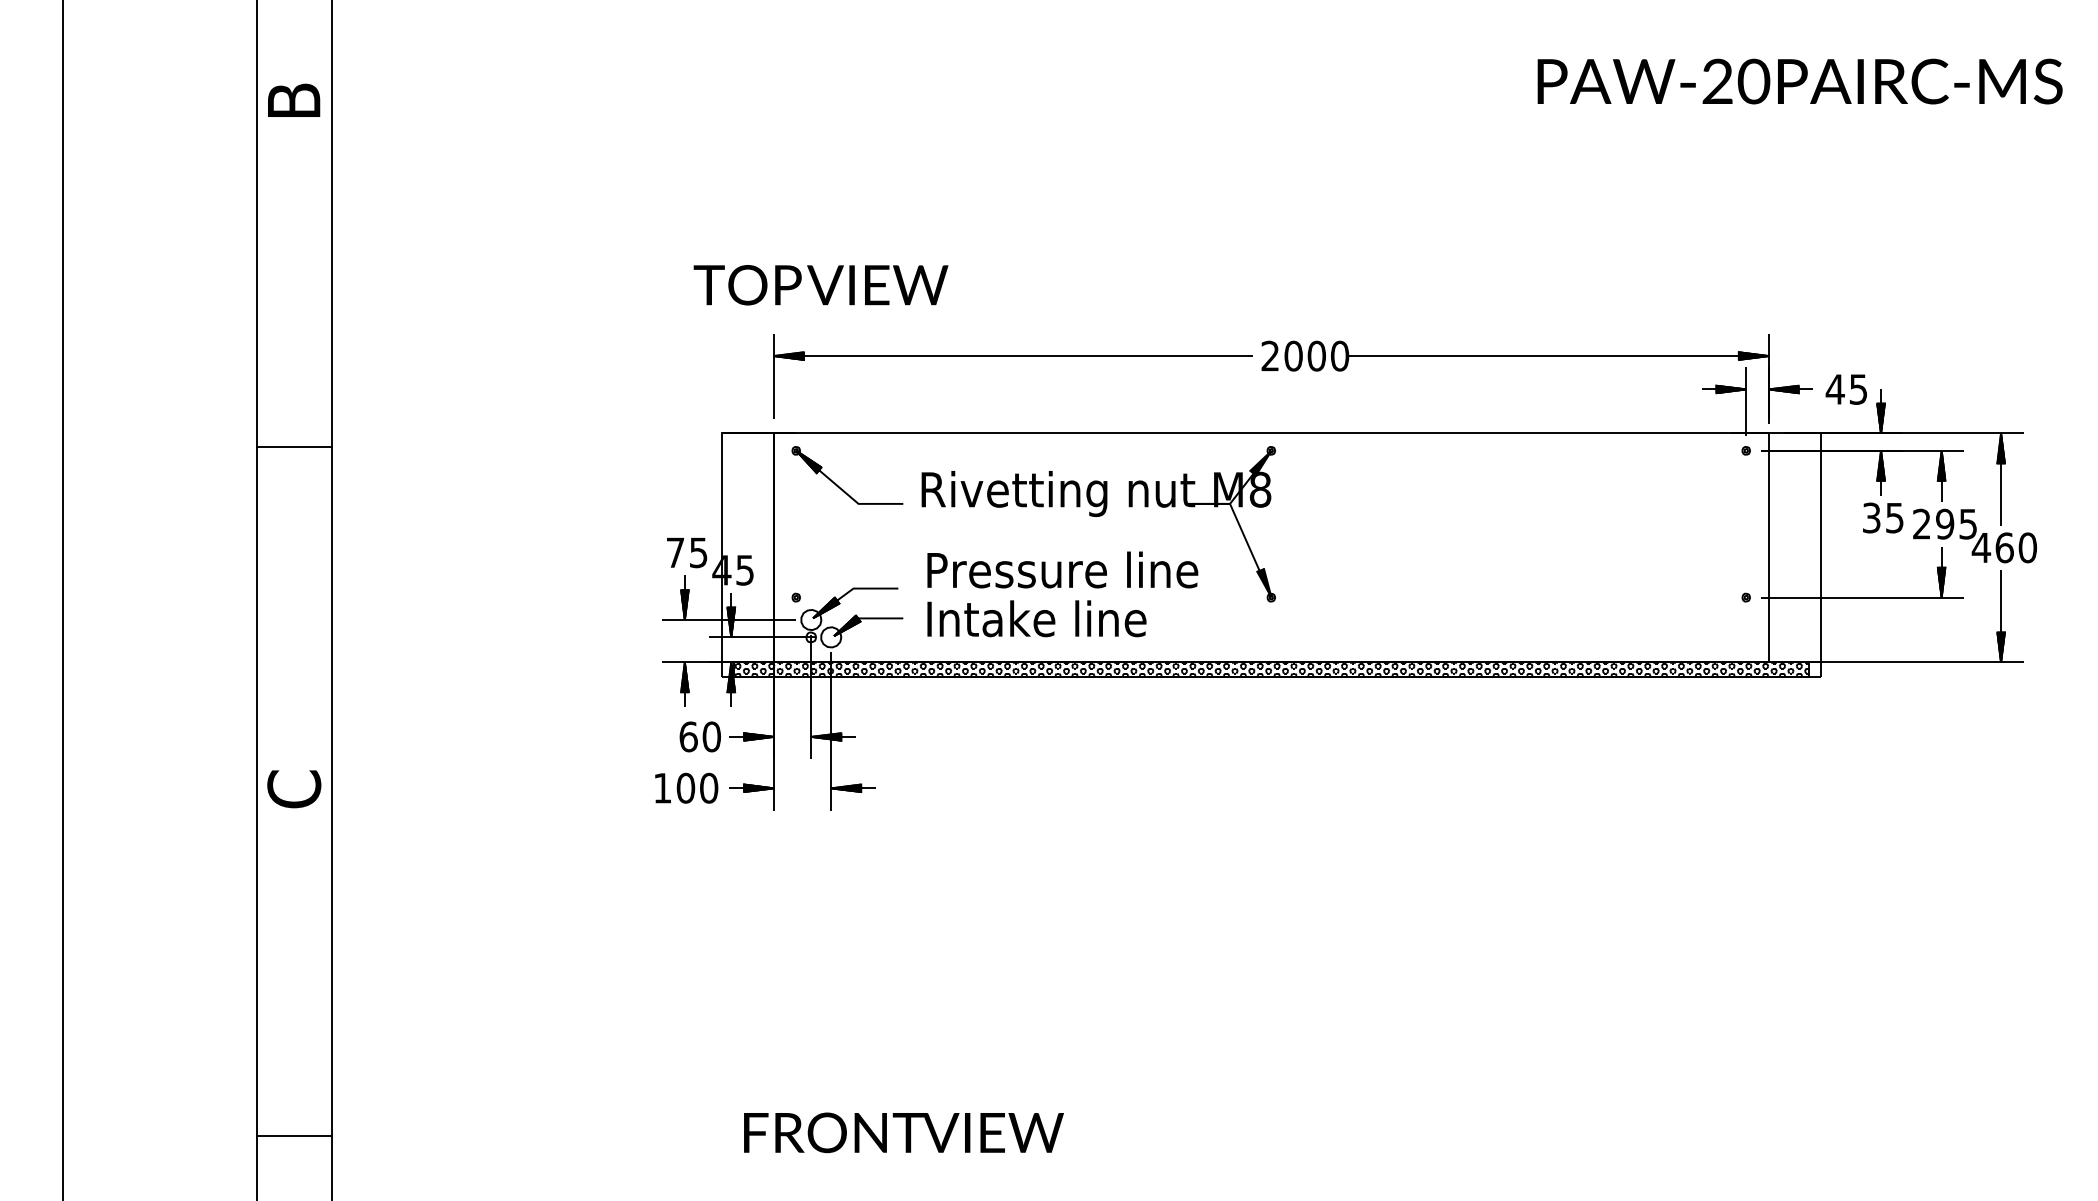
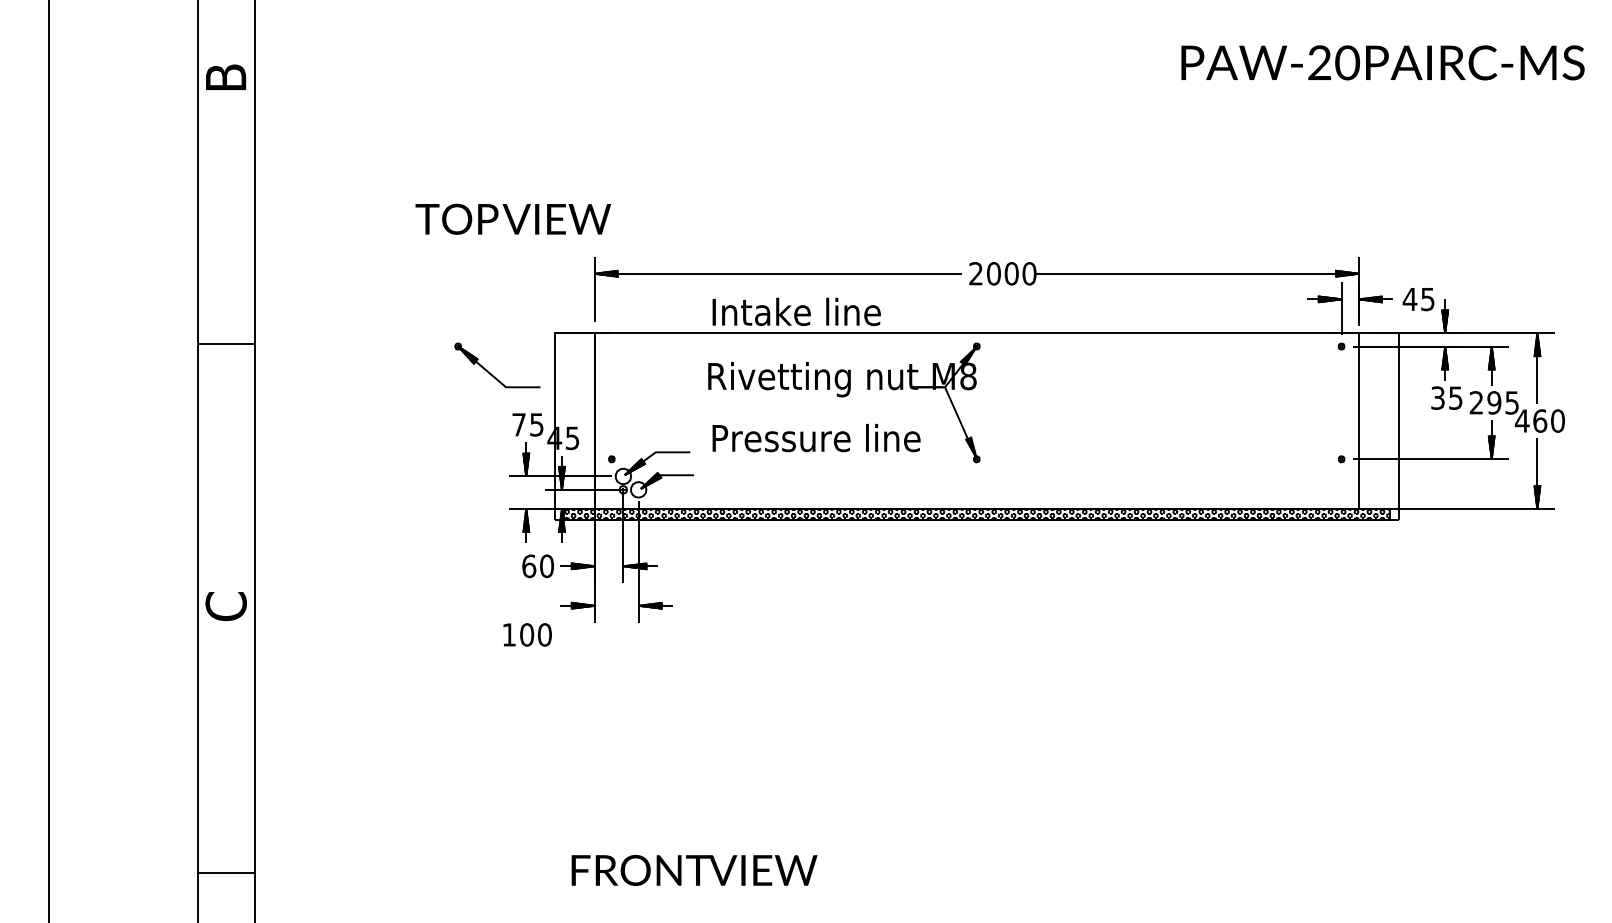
text: (820, 285) -> (512, 219), moved
part: (837, 484) -> (489, 372), moved
text: (1036, 618) -> (796, 311), moved
text: (686, 787) -> (527, 634), moved

